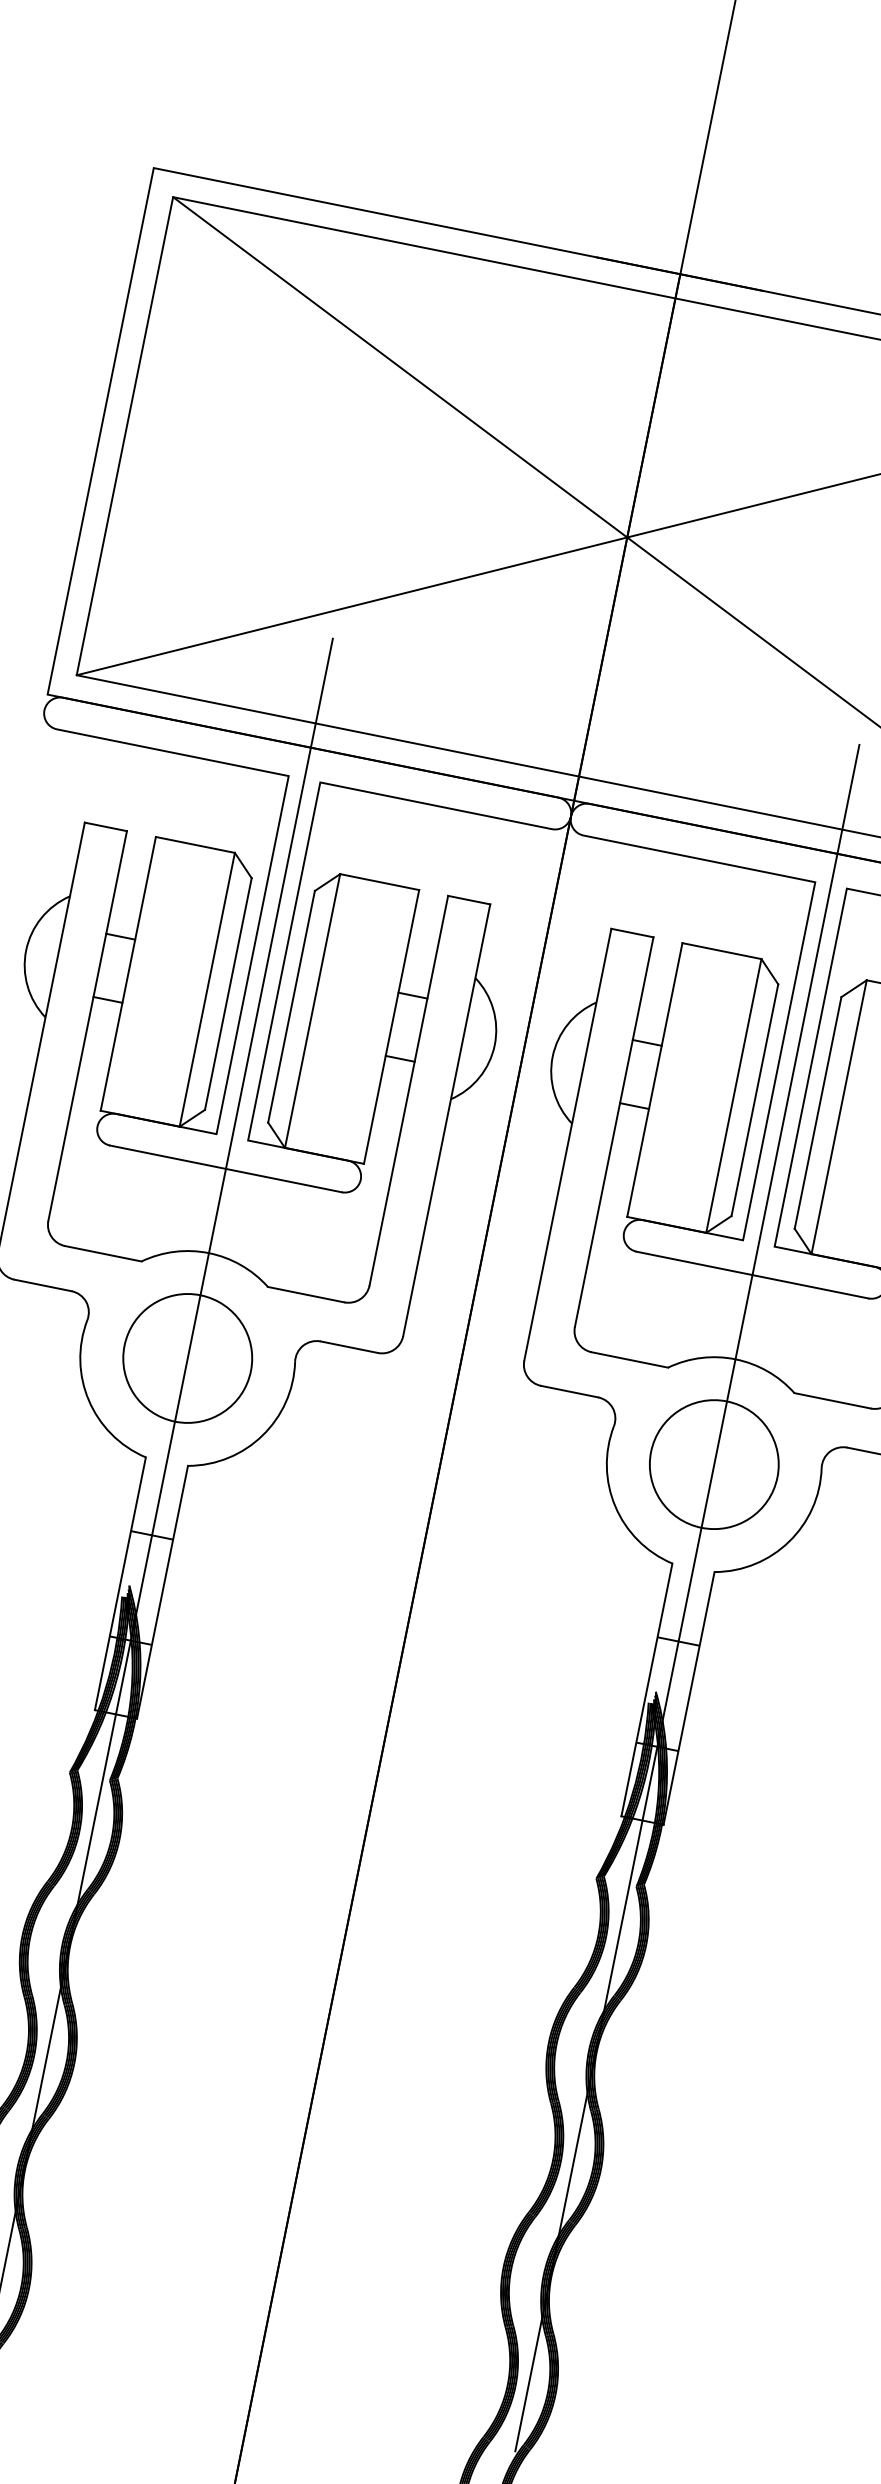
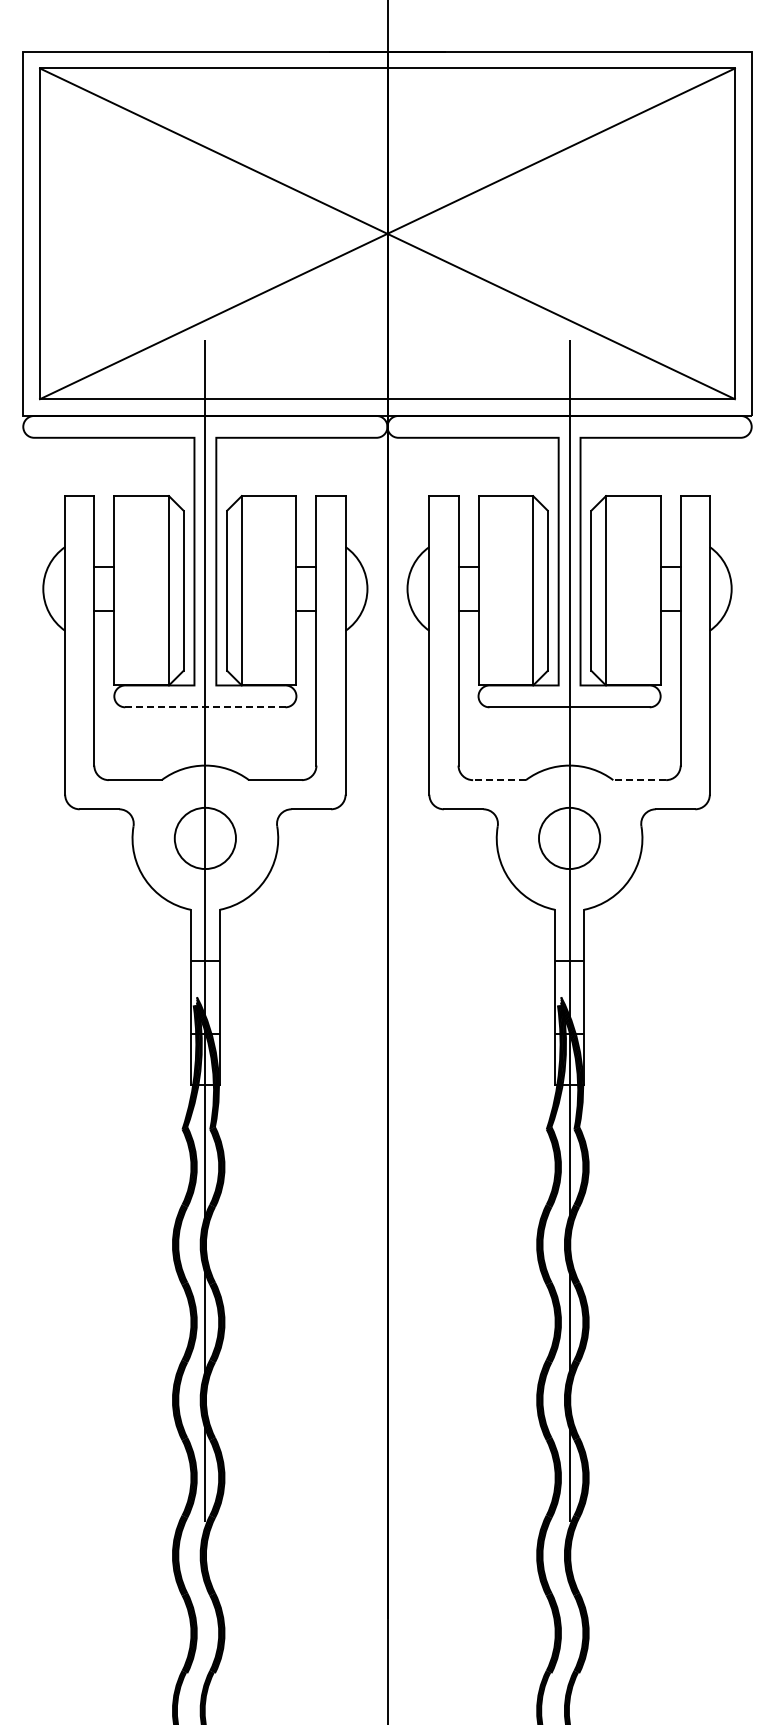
line: (224, 1168) -> (204, 707), solid -> dashed
circle: (187, 1358) -> (205, 838), size x0.7
line: (628, 1360) -> (498, 780), solid -> dashed
line: (832, 1401) -> (639, 780), solid -> dashed
circle: (714, 1464) -> (569, 838), size x0.7

